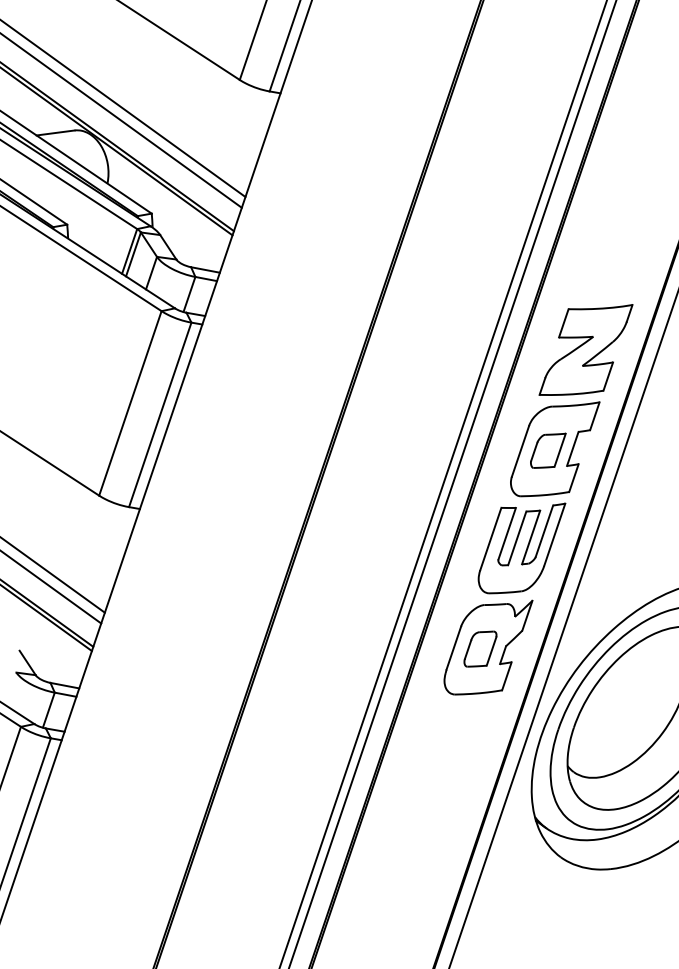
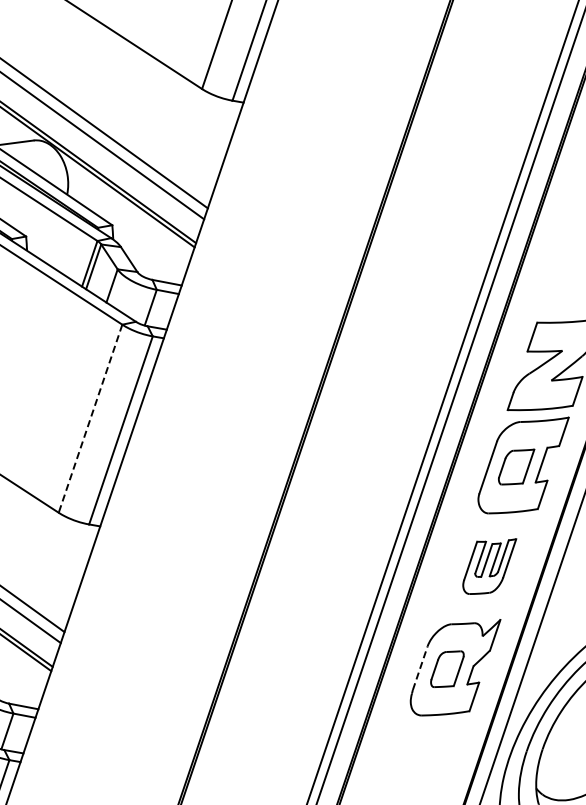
line: (130, 403) -> (90, 418), solid -> dashed
part: (521, 548) -> (489, 566), size x0.6
line: (453, 648) -> (419, 668), solid -> dashed

